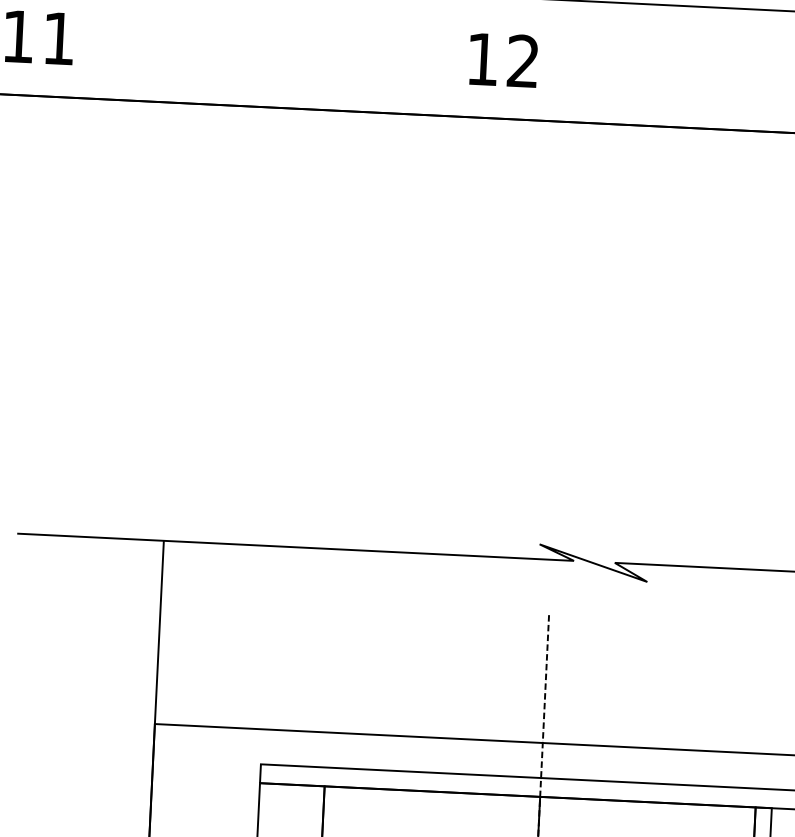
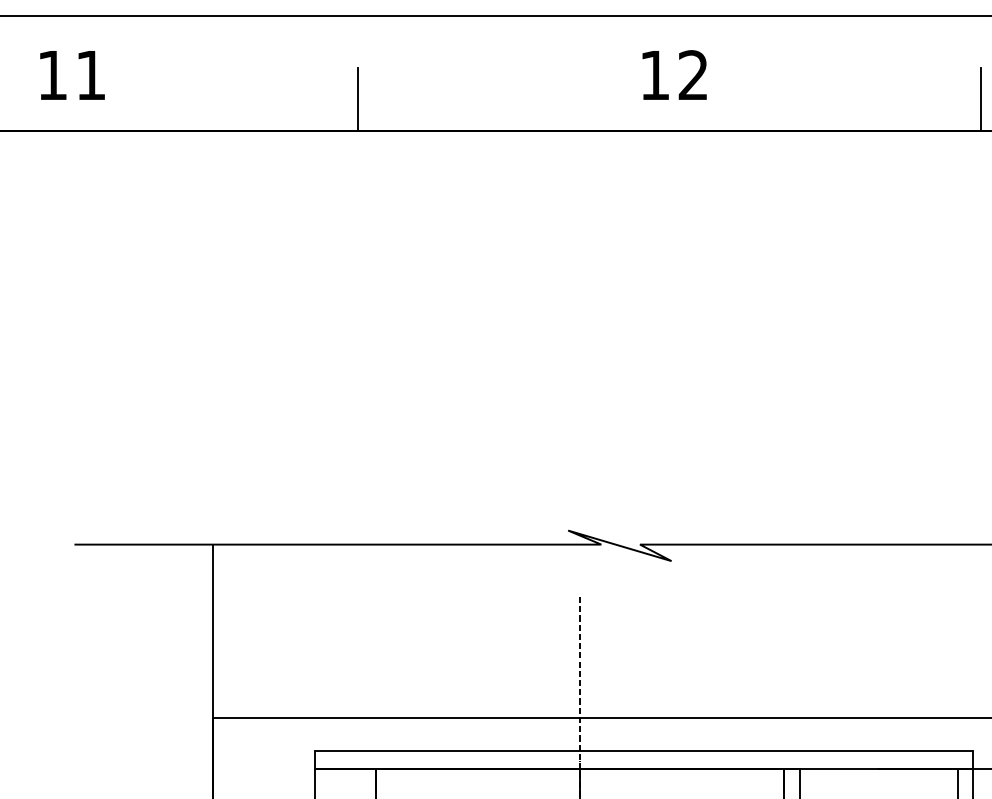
text: (503, 59) -> (674, 74), moved
line: (339, 77) -> (357, 99), added

